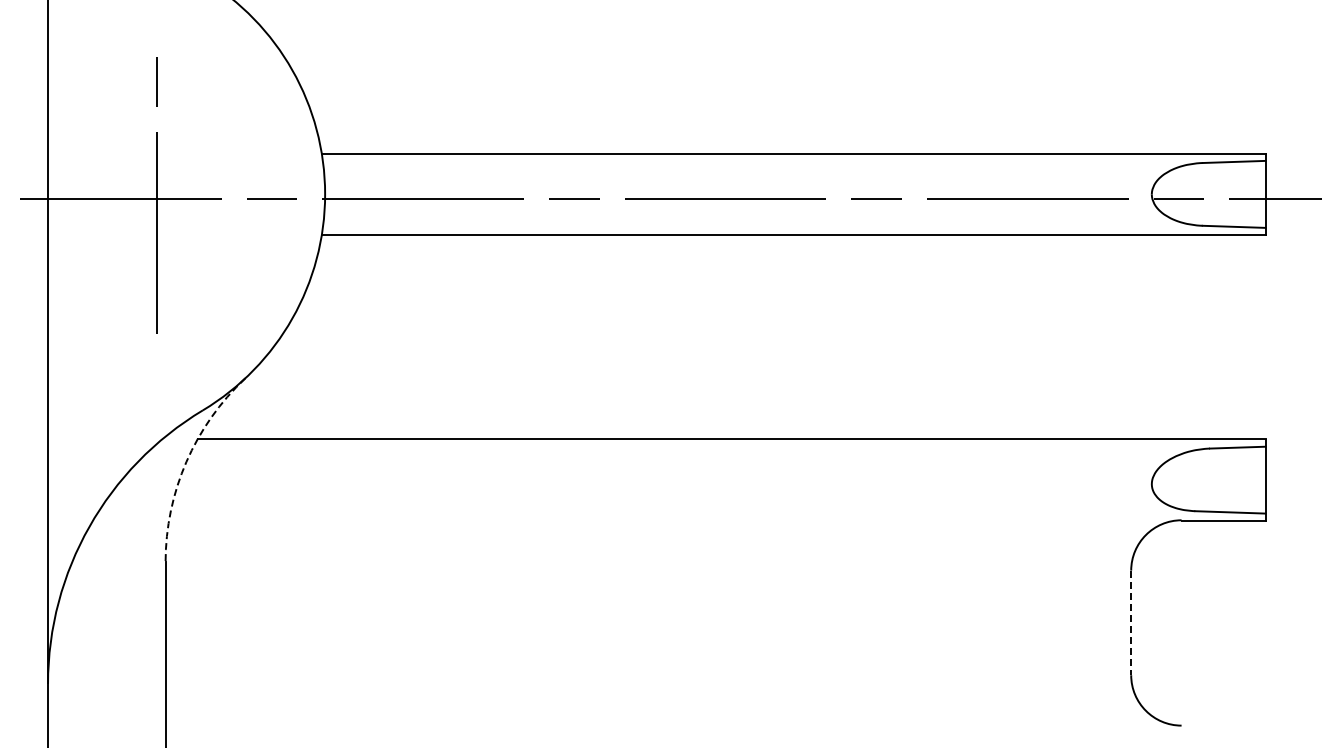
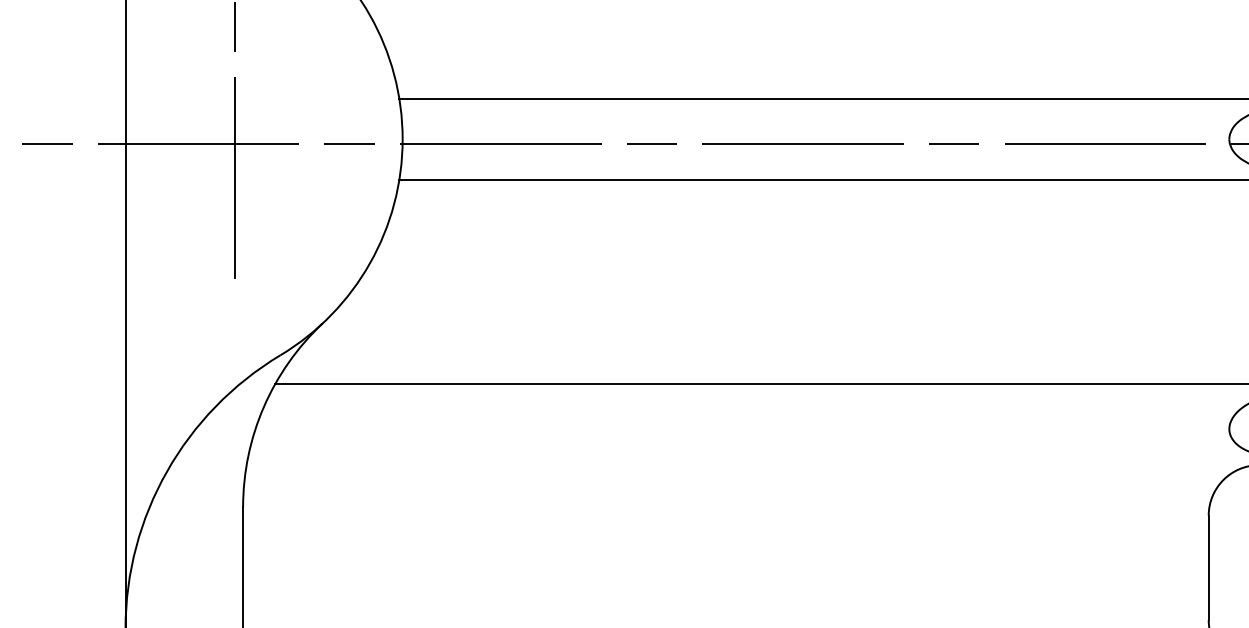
arc: (186, 462) -> (264, 407), dashed -> solid
line: (1131, 623) -> (1209, 568), dashed -> solid

